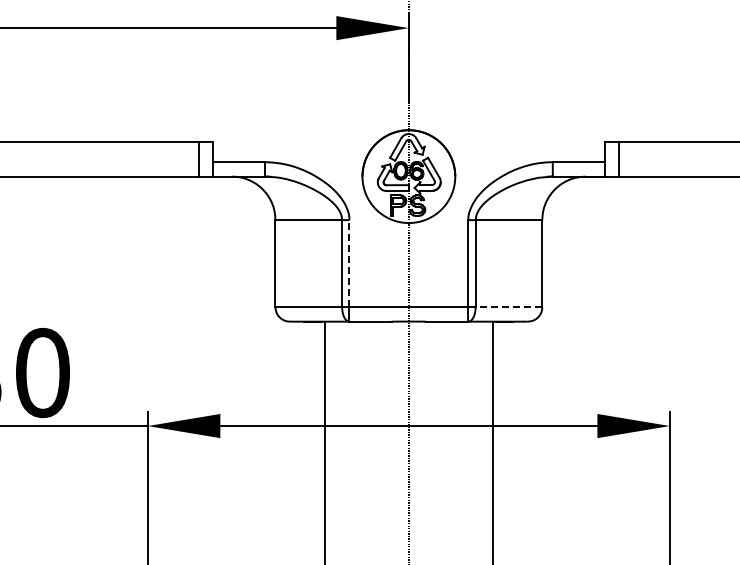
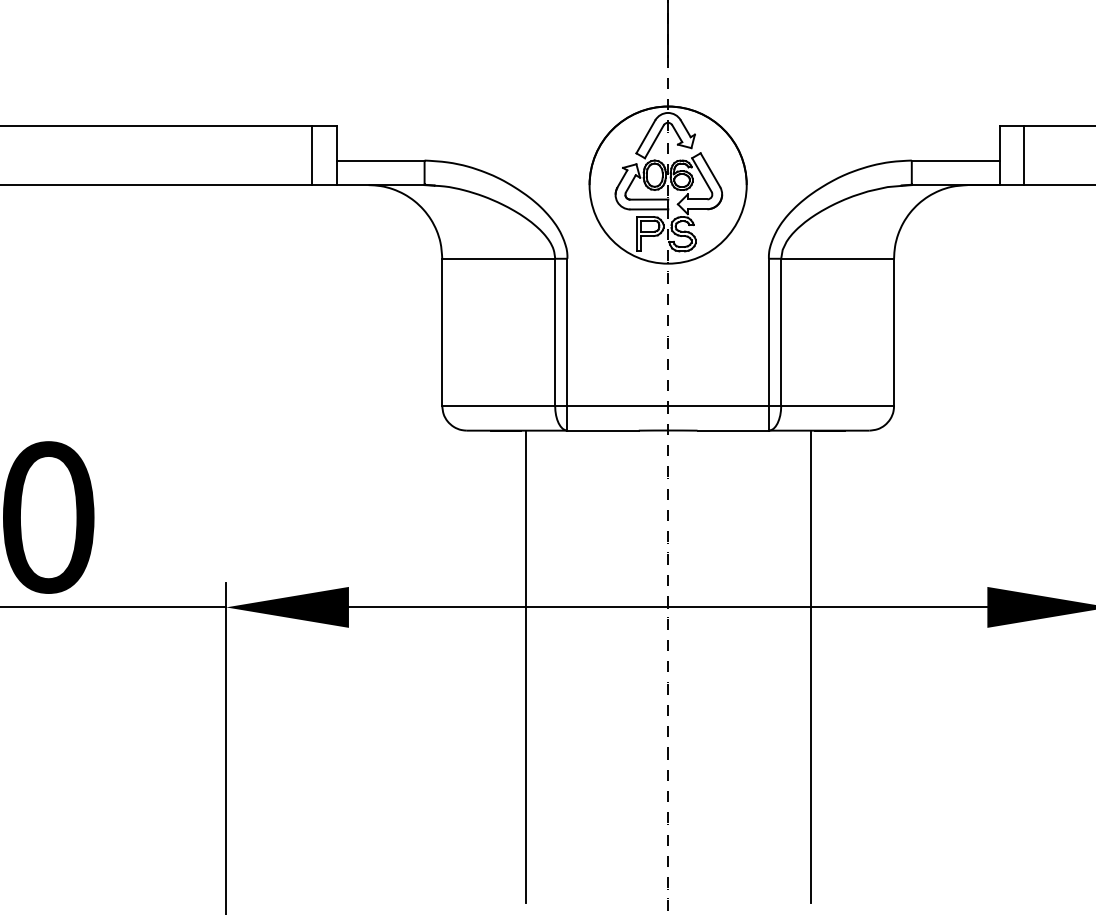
line: (349, 263) -> (567, 332), dashed -> solid
line: (508, 307) -> (836, 406), dashed -> solid

